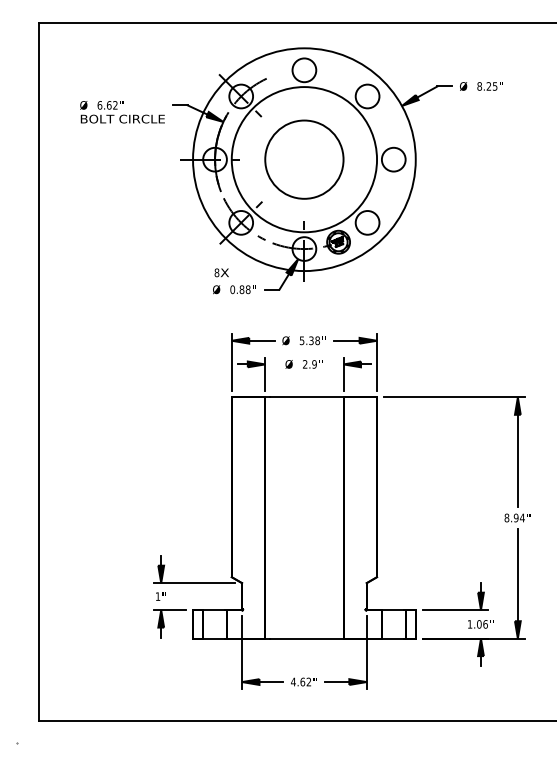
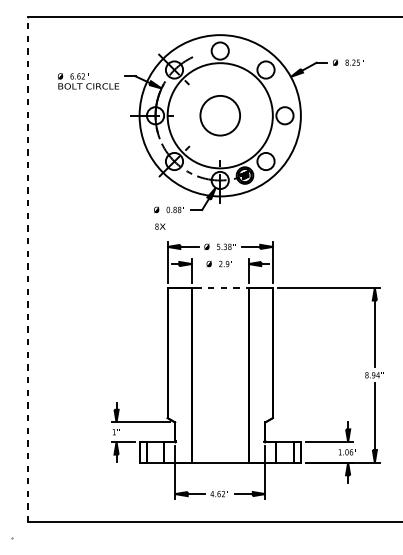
circle: (304, 159) -> (220, 115), size x0.7
text: (221, 272) -> (160, 226), moved
line: (38, 371) -> (27, 269), solid -> dashed
line: (306, 397) -> (221, 288), solid -> dashed

